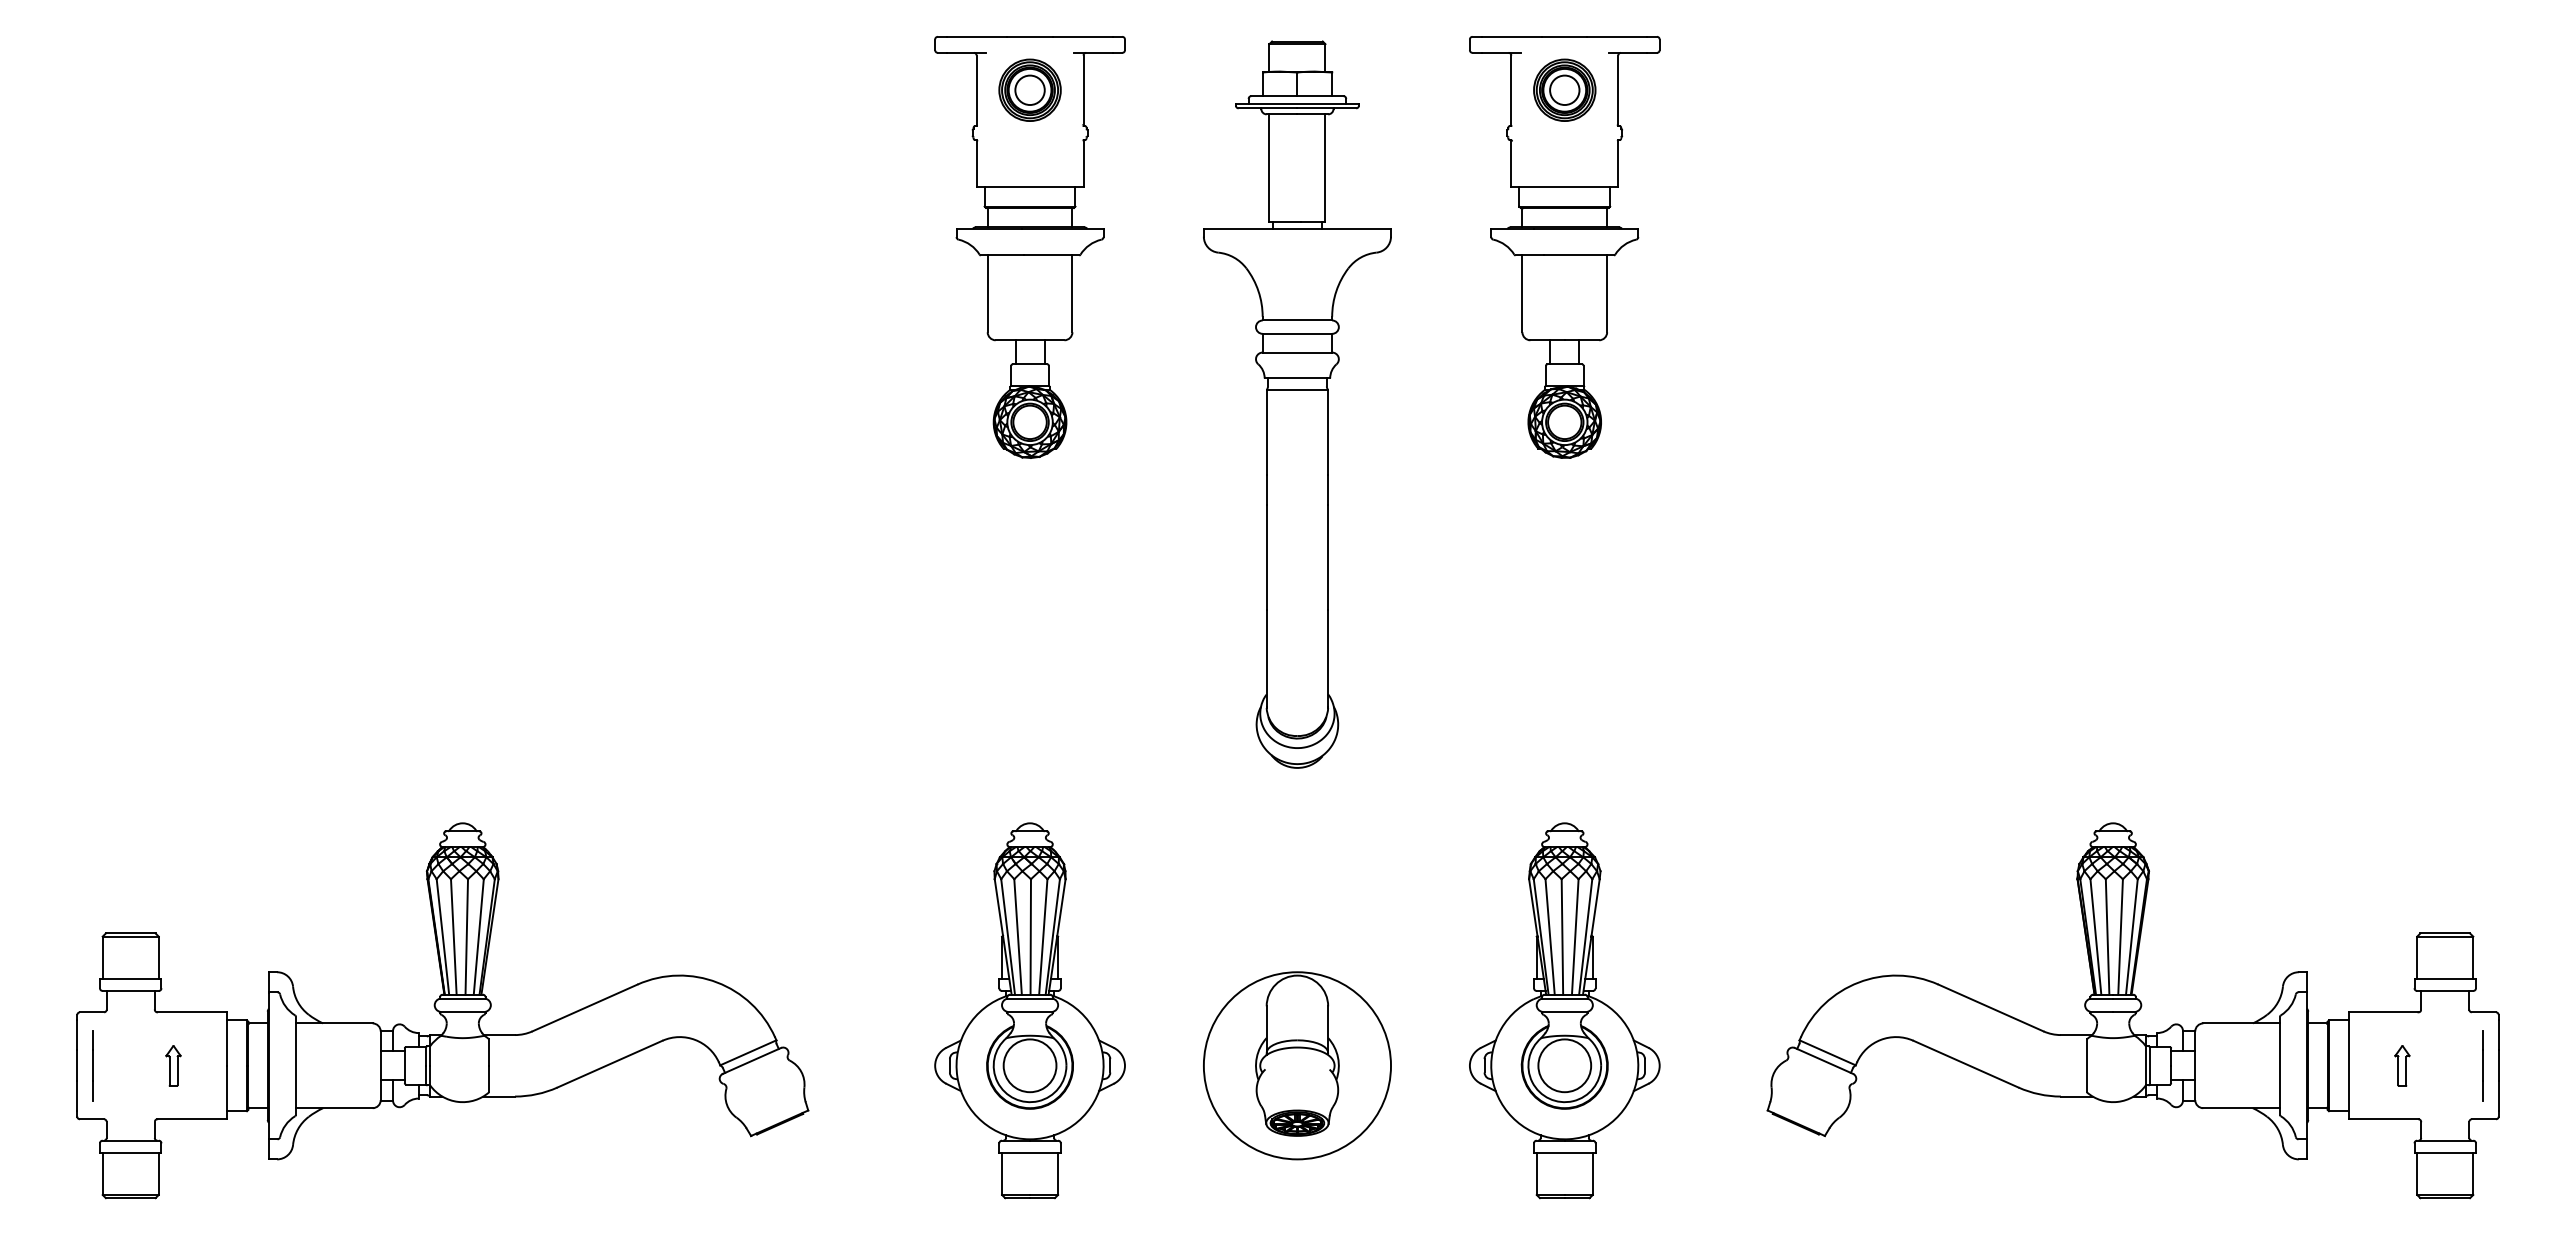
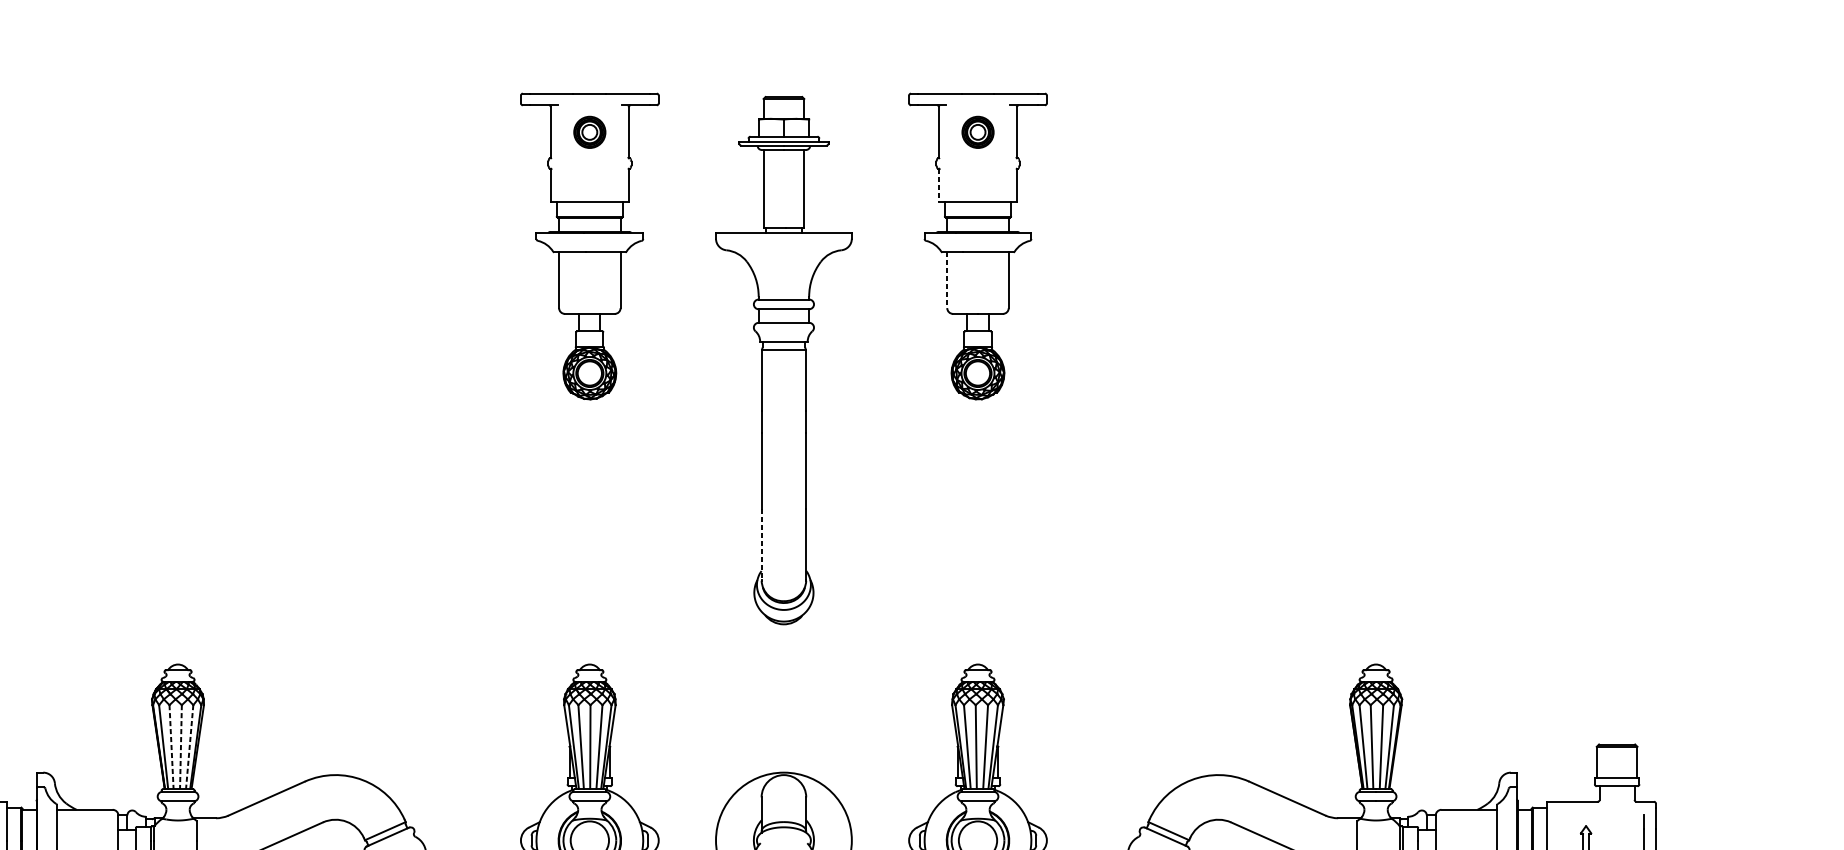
part: (1029, 89) -> (589, 131), size x0.7
part: (1564, 89) -> (977, 131), size x0.7
line: (1511, 163) -> (939, 185), solid -> dashed
line: (1522, 294) -> (947, 280), solid -> dashed
line: (1266, 658) -> (761, 544), solid -> dashed
line: (453, 936) -> (171, 746), solid -> dashed
line: (466, 936) -> (180, 746), solid -> dashed
line: (478, 936) -> (189, 746), solid -> dashed

